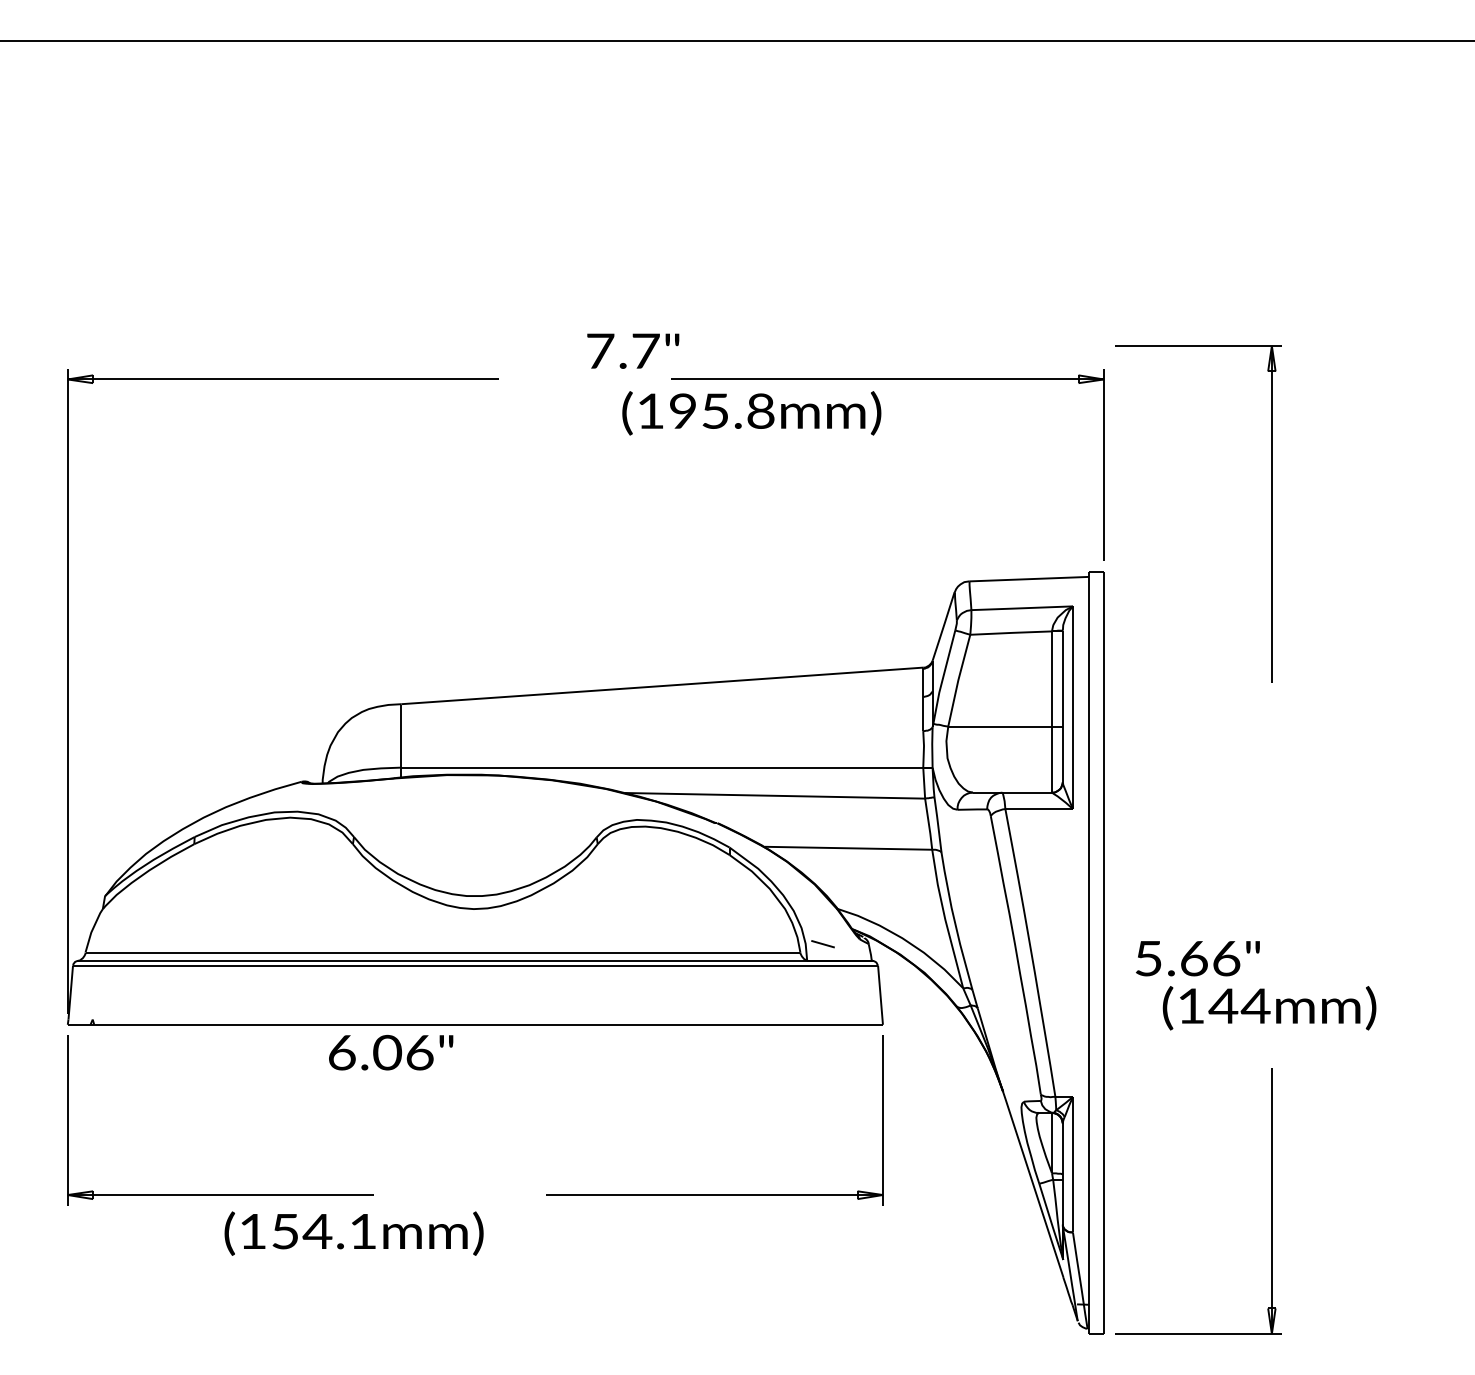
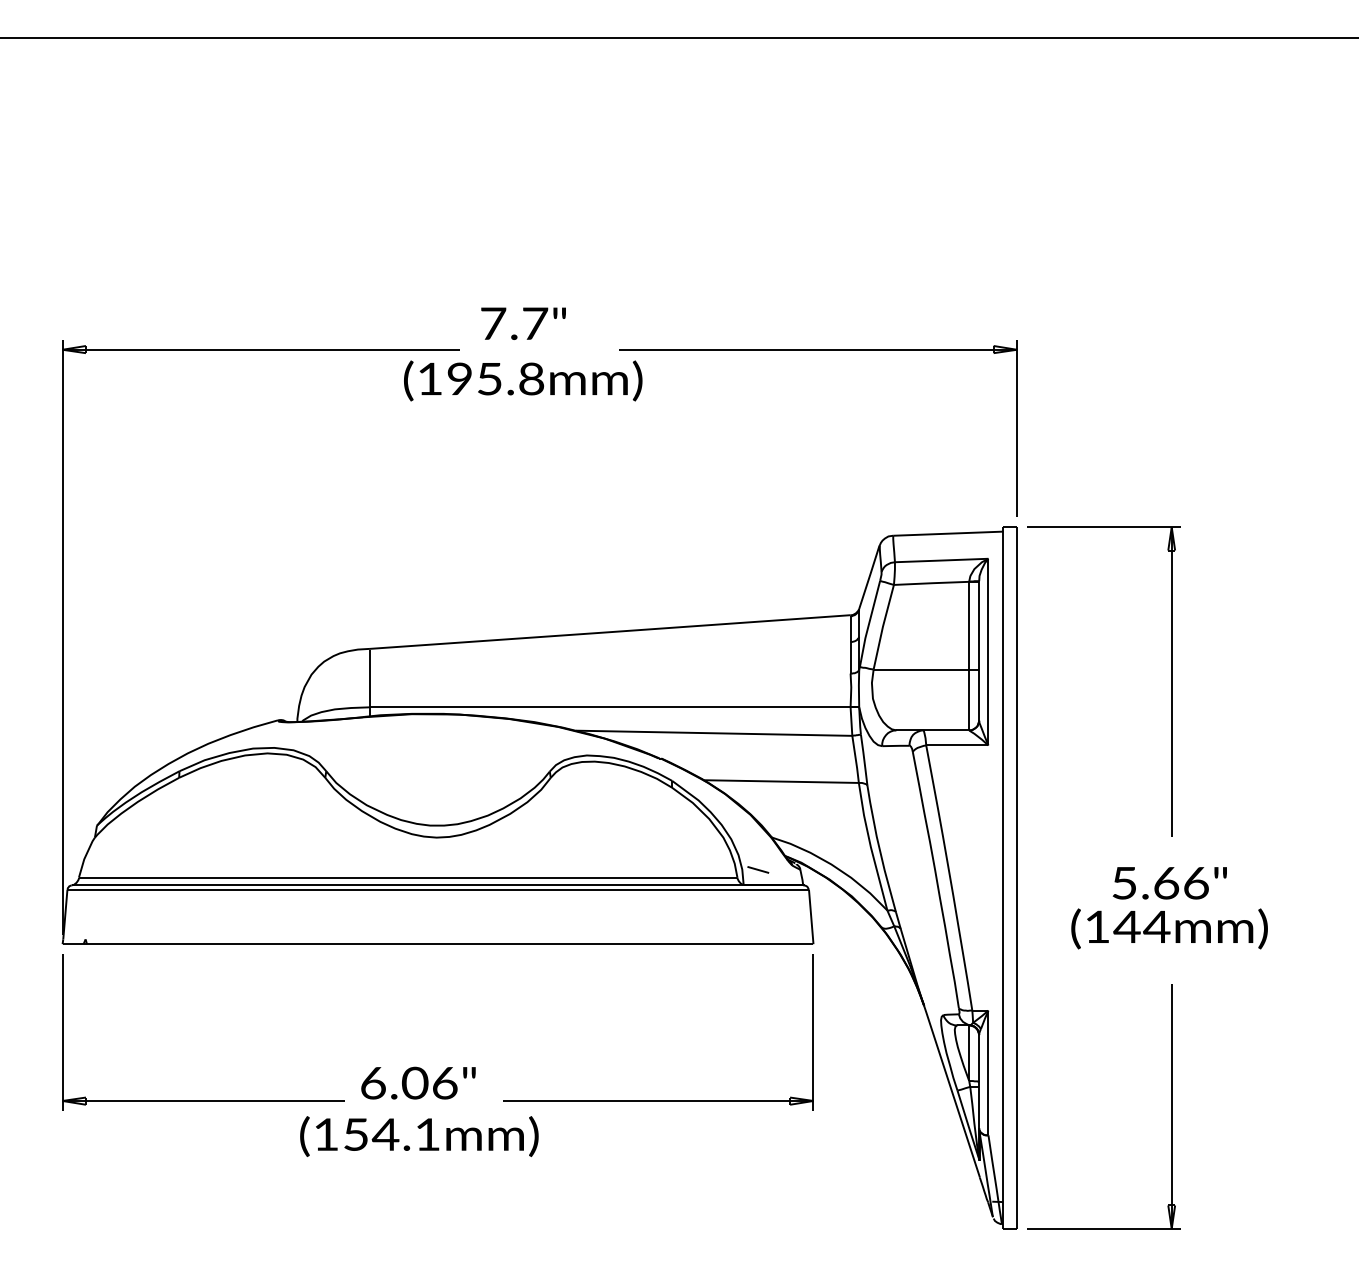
text: (633, 350) -> (523, 323), moved
text: (751, 413) -> (522, 381), moved
part: (1271, 513) -> (1171, 681), moved
text: (1197, 958) -> (1169, 883), moved
text: (391, 1052) -> (418, 1082), moved
text: (353, 1233) -> (418, 1136), moved

